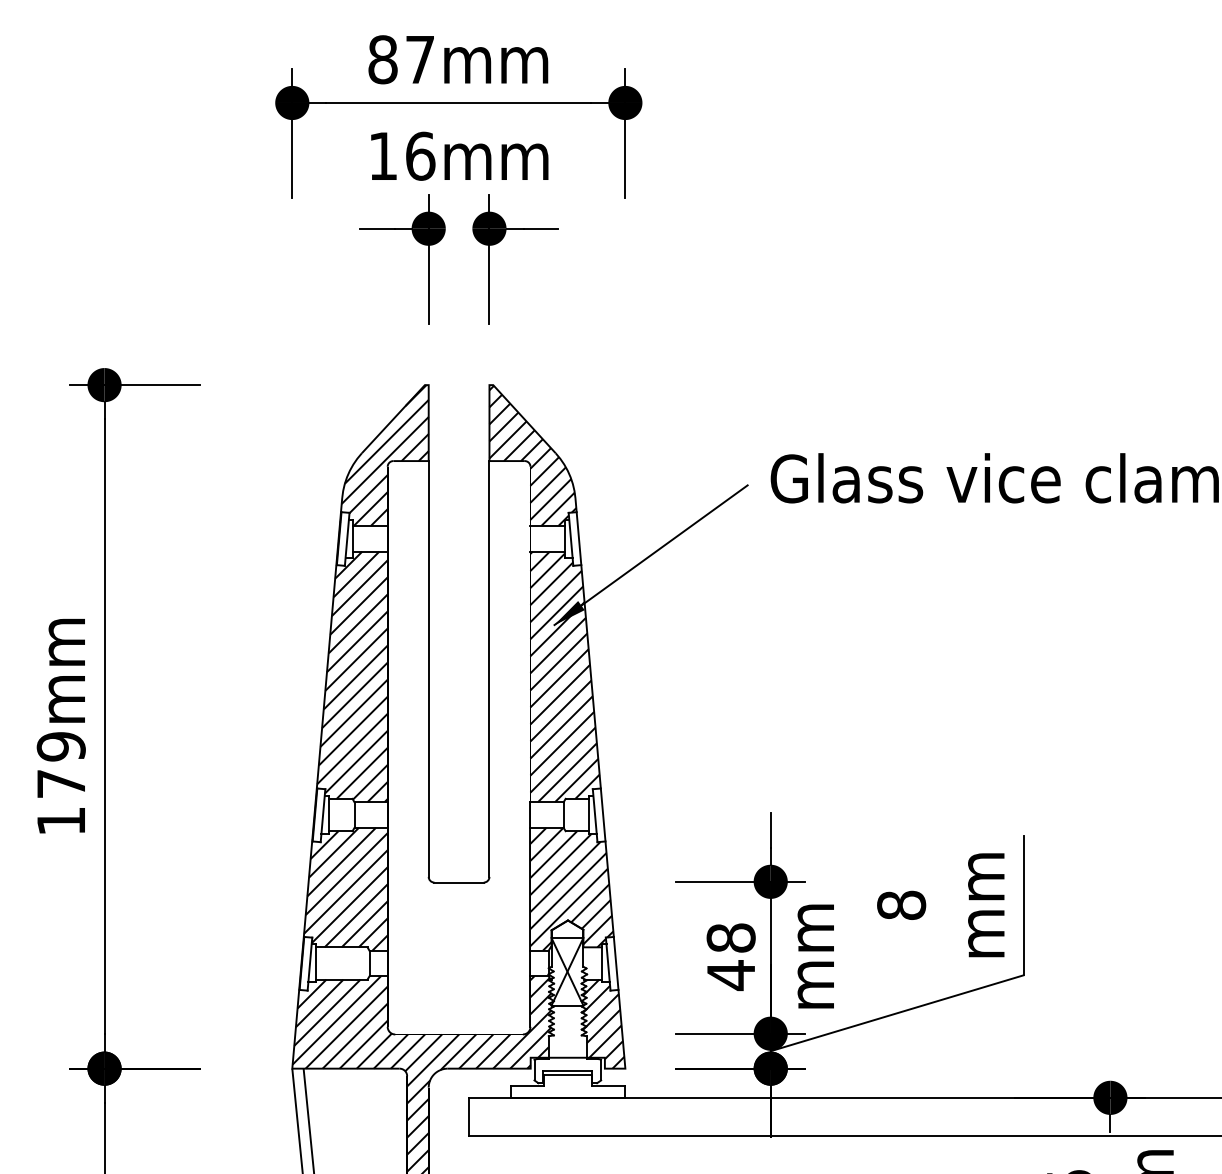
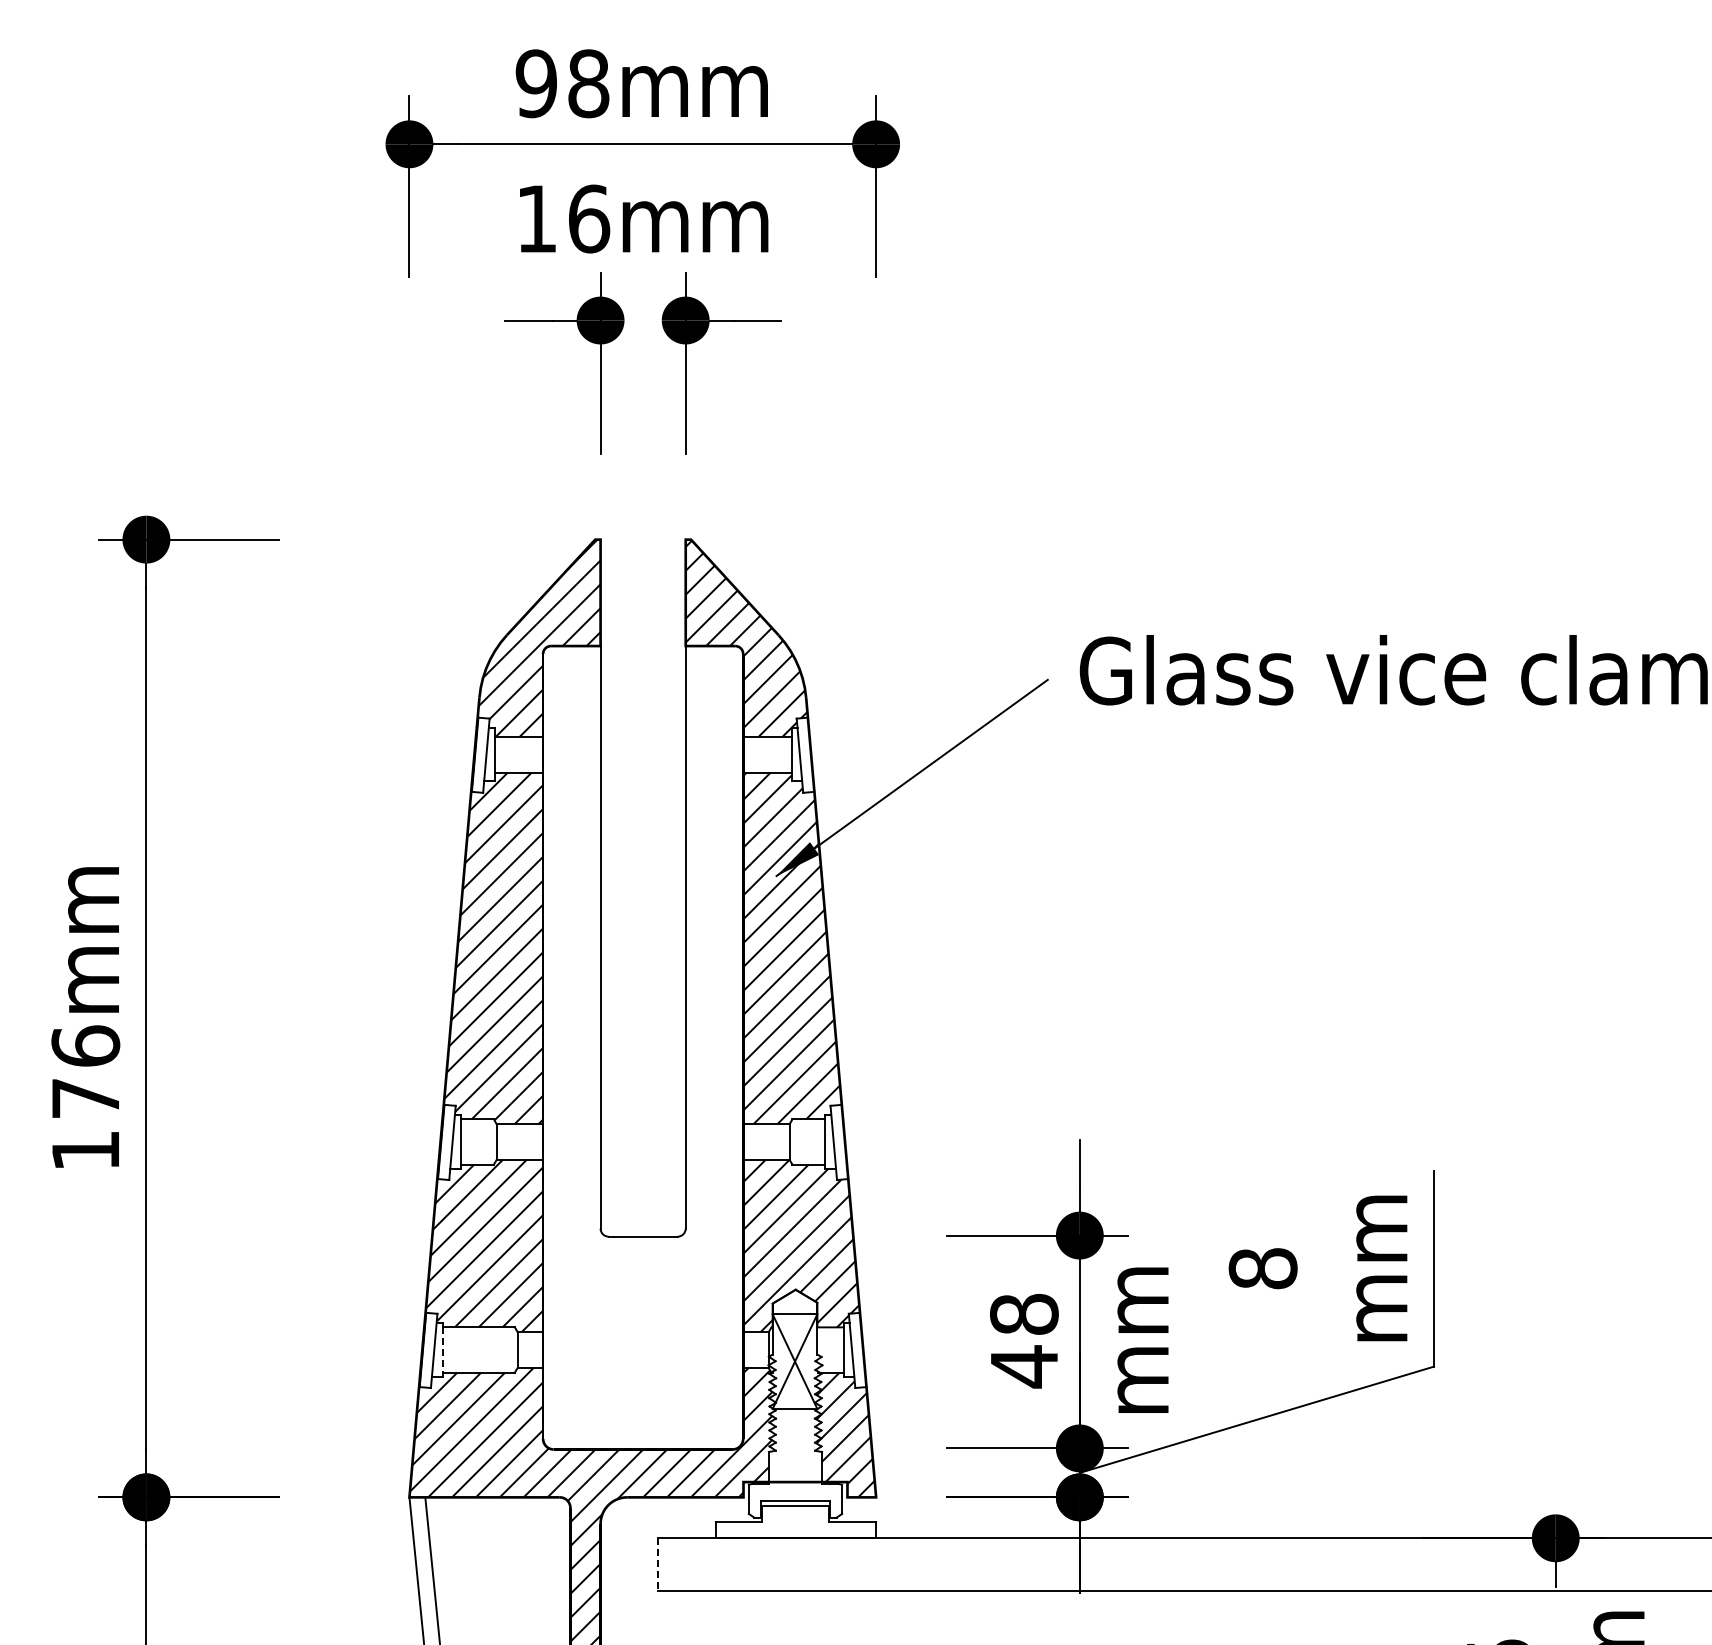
text: (401, 59) -> (562, 83), 87mm -> 98mm
text: (61, 746) -> (85, 1046), 179mm -> 176mm
line: (315, 963) -> (442, 1349), solid -> dashed
line: (469, 1116) -> (657, 1564), solid -> dashed

